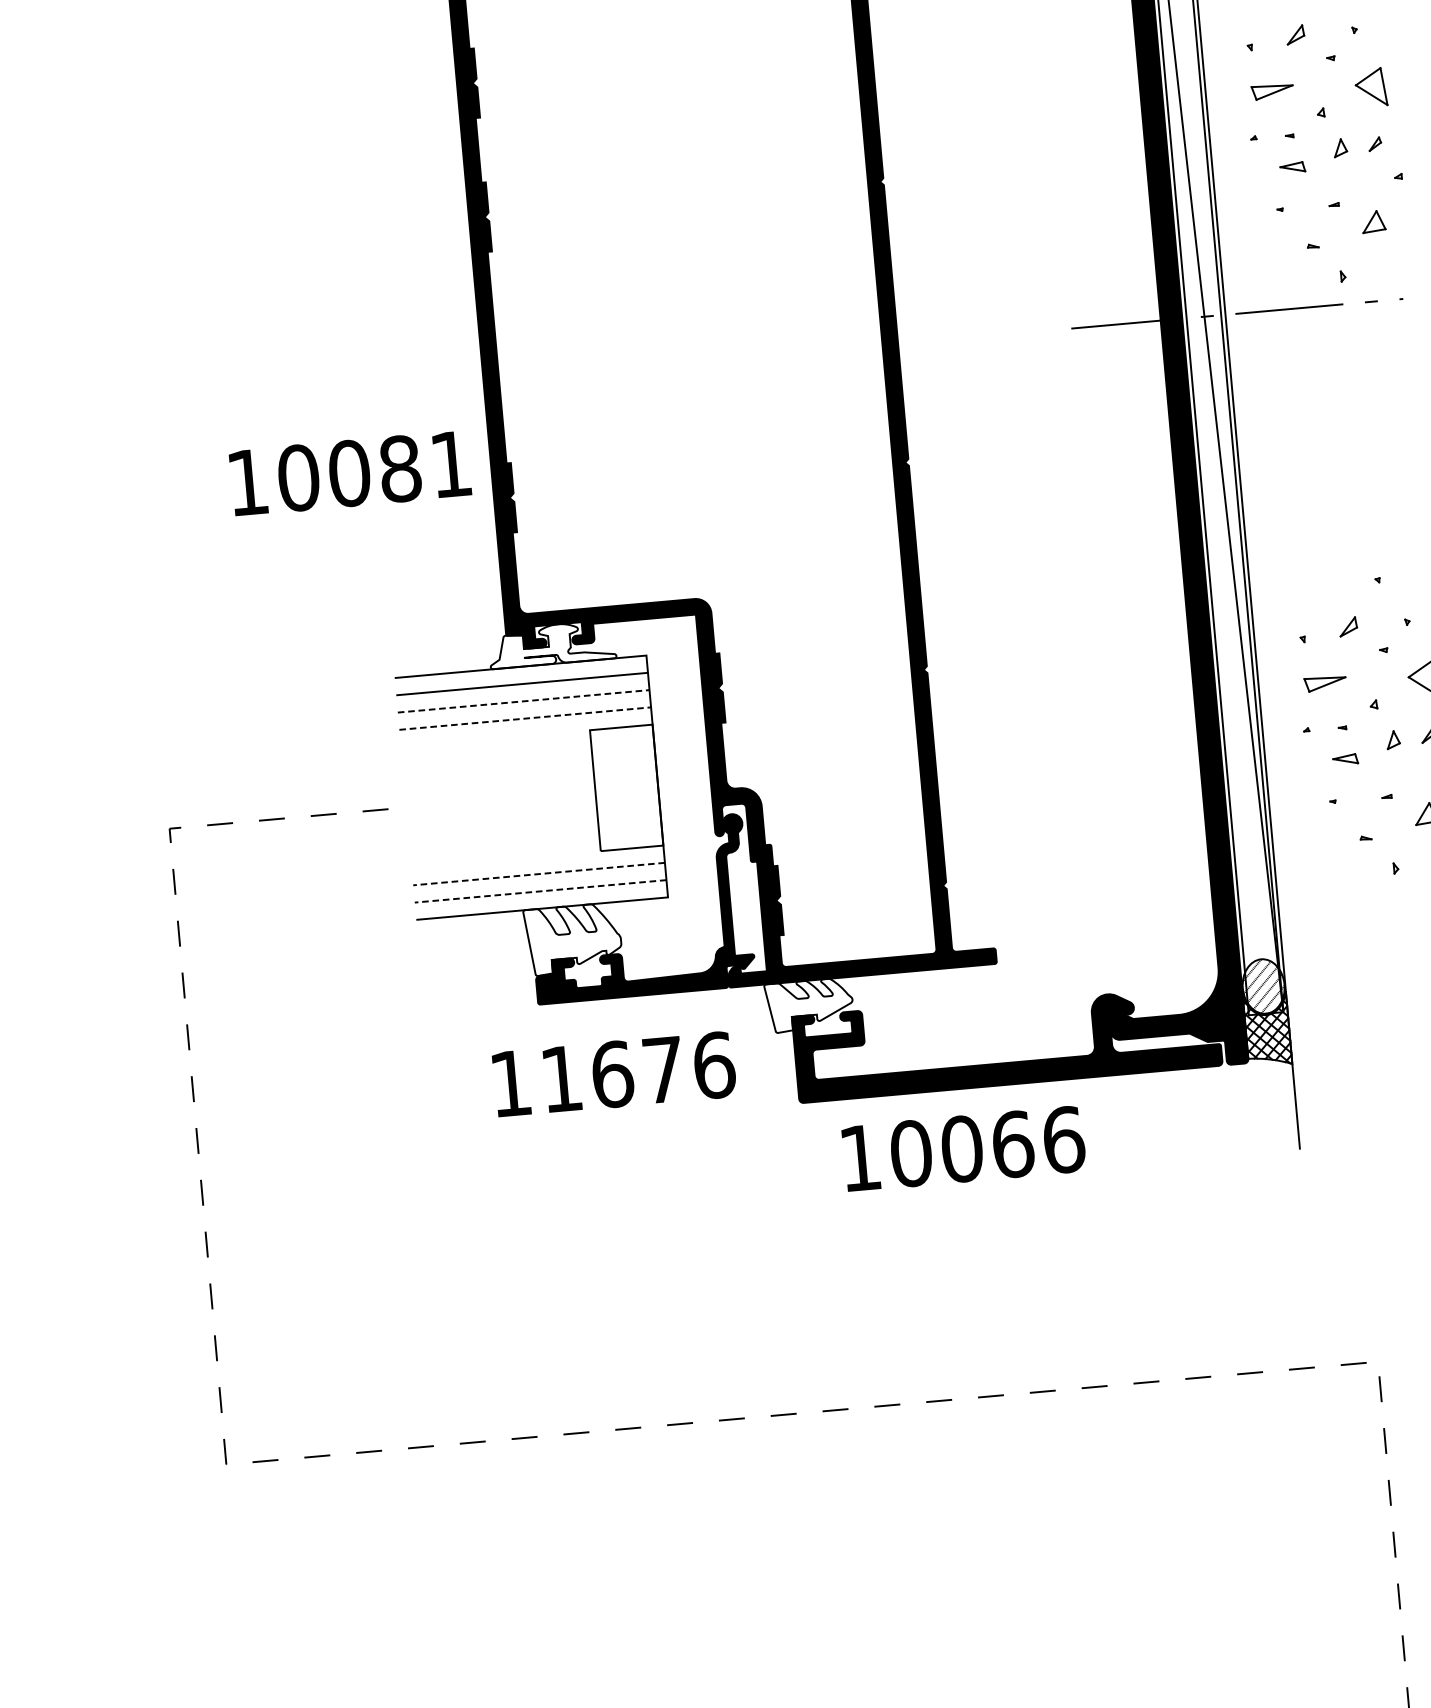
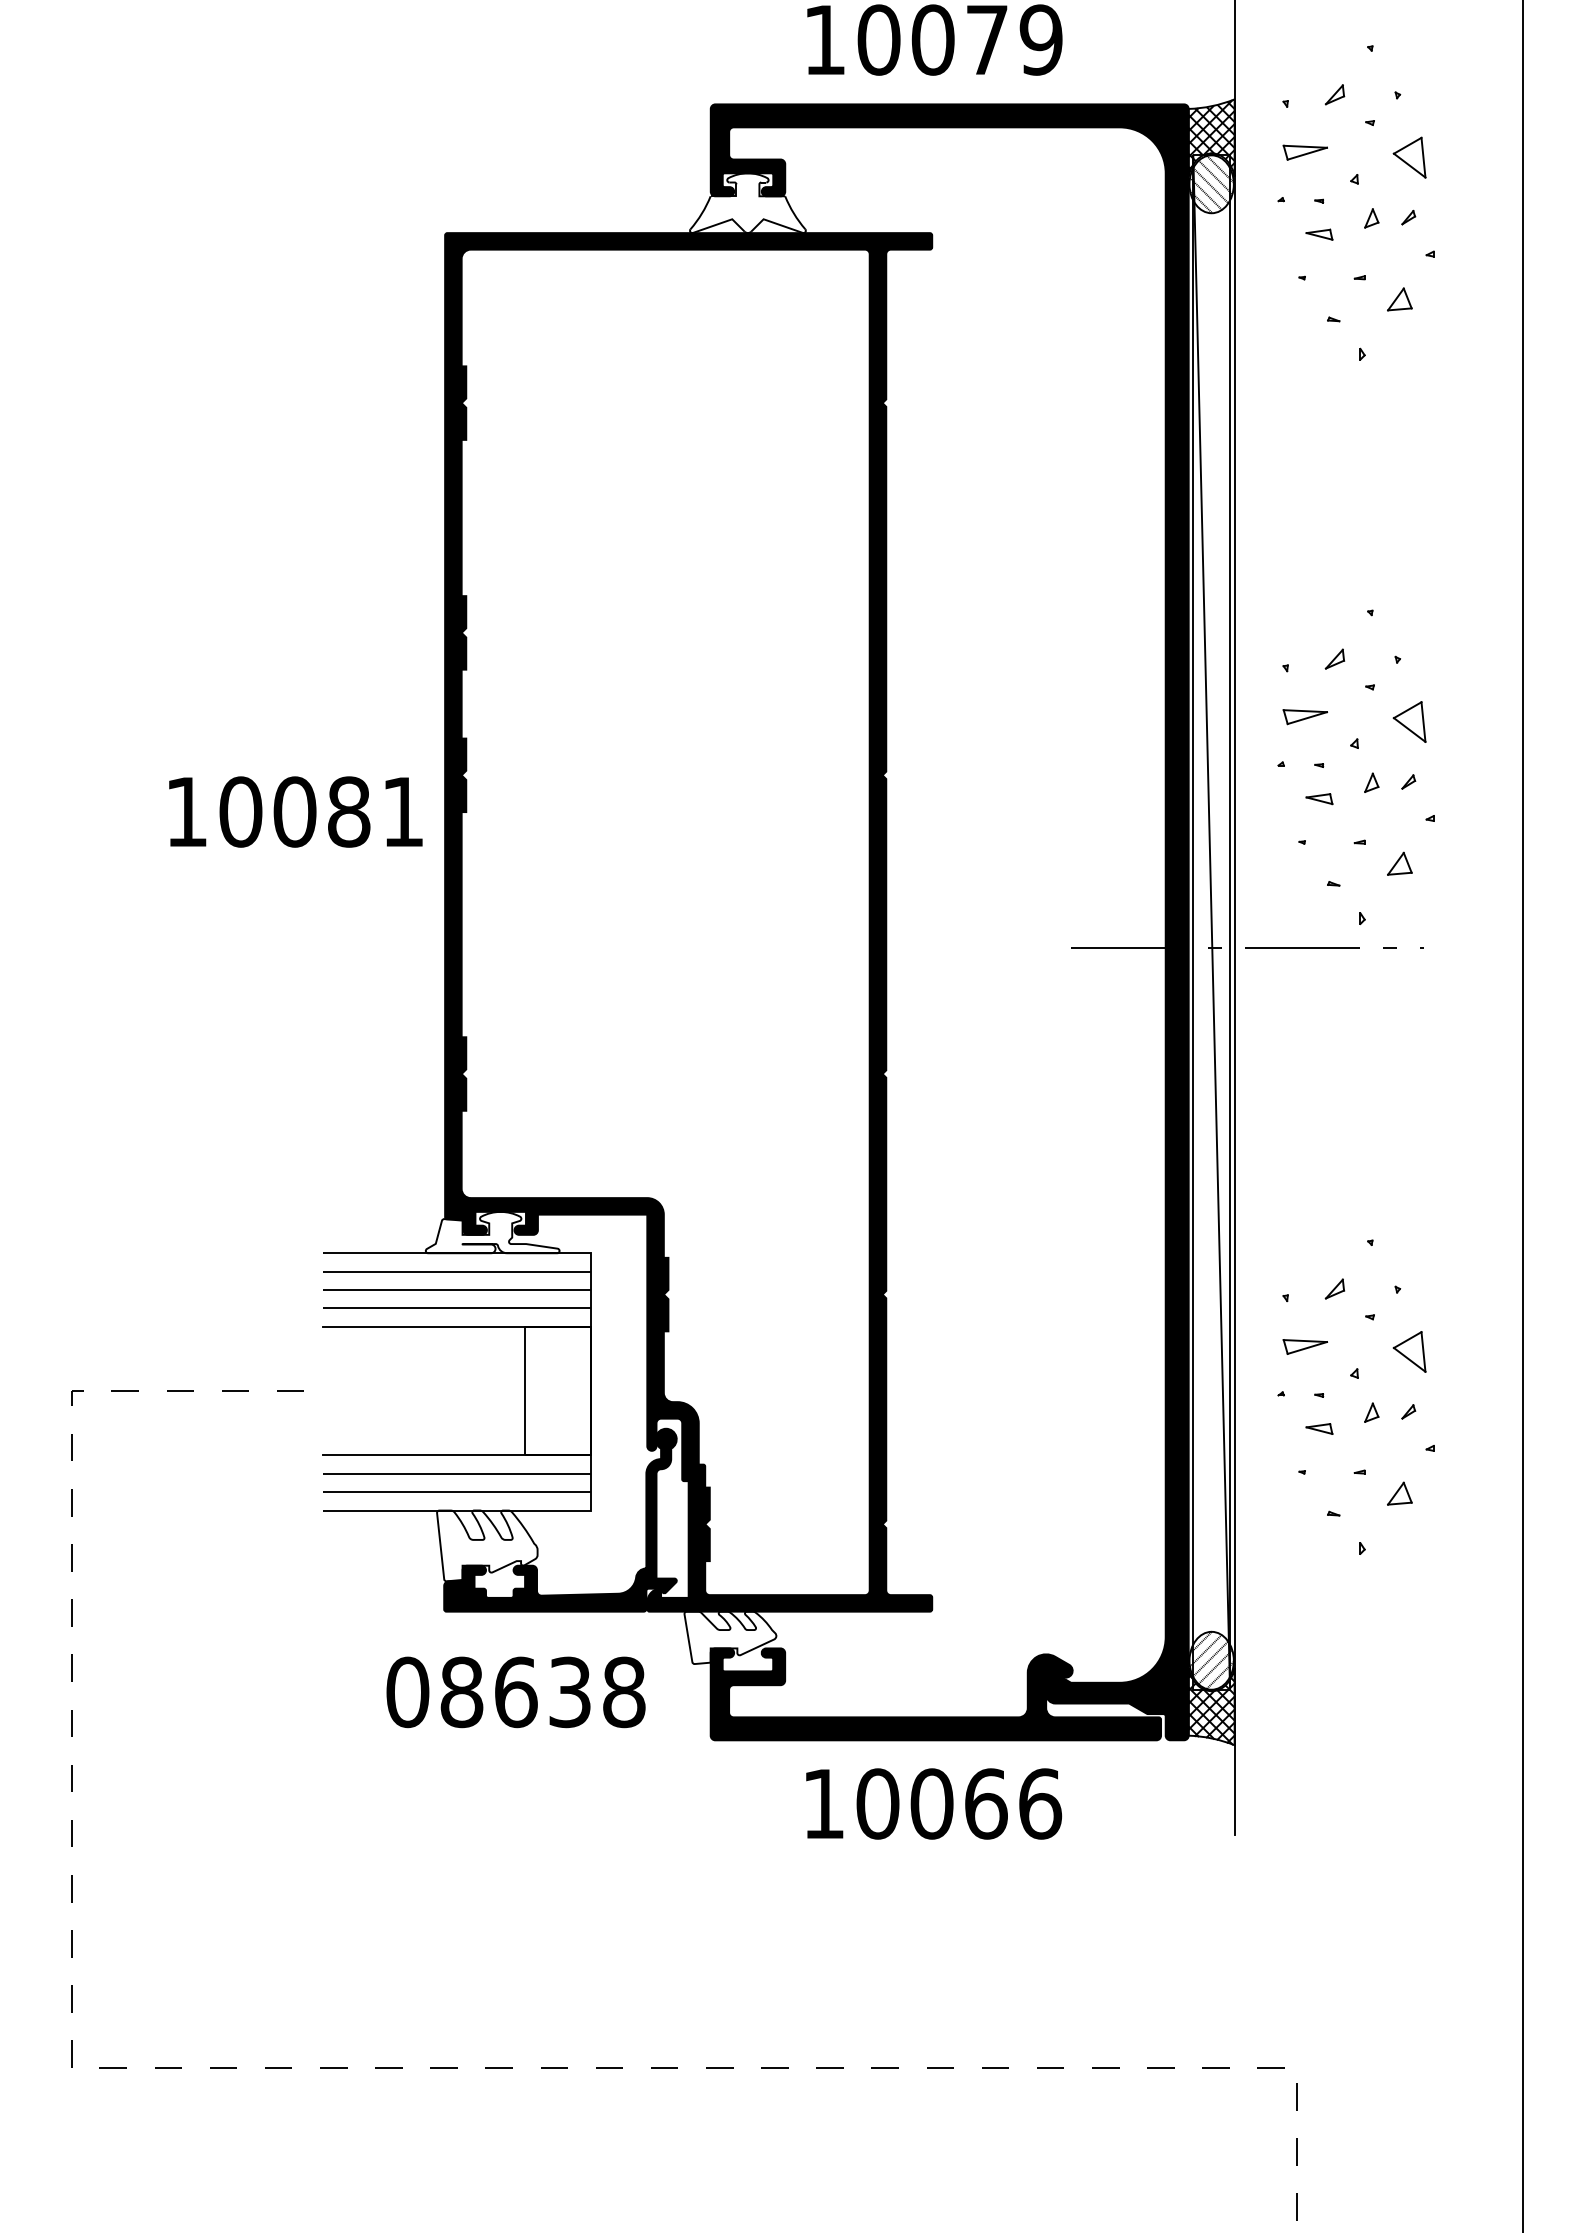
text: (350, 472) -> (295, 811), moved
line: (523, 701) -> (457, 1290), dashed -> solid
line: (525, 718) -> (457, 1308), dashed -> solid
line: (526, 735) -> (457, 1326), added
line: (537, 856) -> (457, 1455), added
line: (539, 873) -> (457, 1473), dashed -> solid
line: (540, 891) -> (457, 1492), dashed -> solid
text: (613, 1074) -> (516, 1692), 11676 -> 08638
text: (964, 1148) -> (934, 1803), moved

